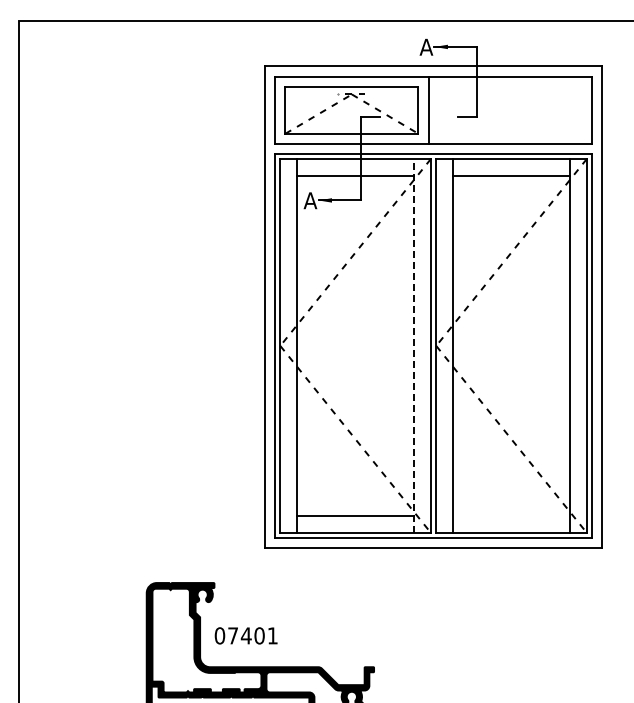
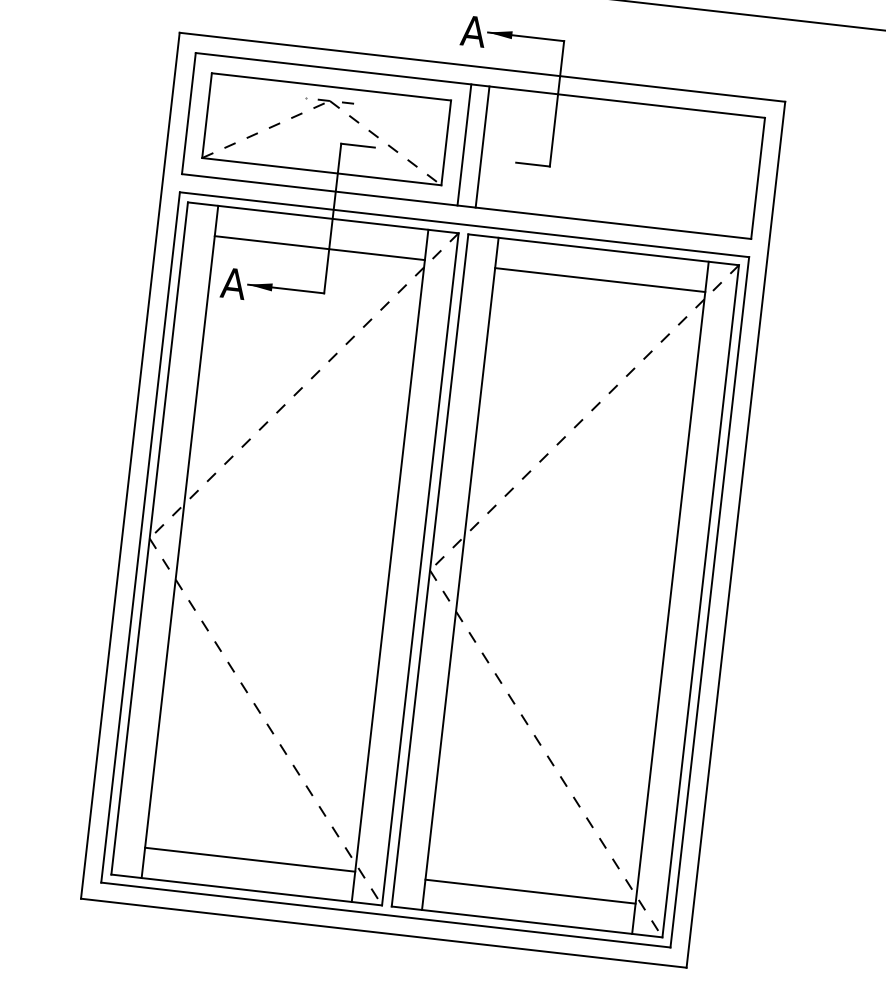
line: (438, 109) -> (482, 145), added
line: (414, 345) -> (390, 565), dashed -> solid
line: (511, 516) -> (530, 892), added

